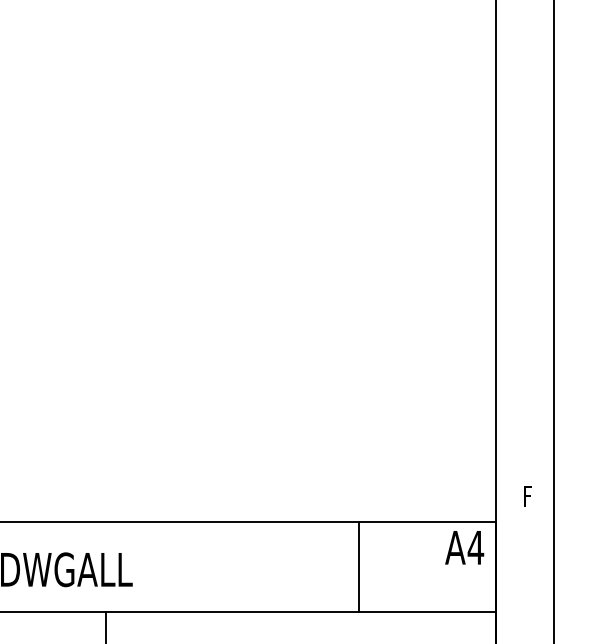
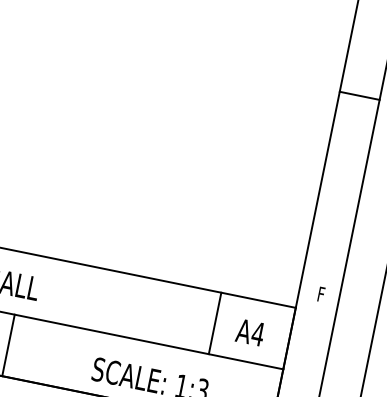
line: (524, 208) -> (359, 95), added
text: (464, 547) -> (250, 332), moved
line: (358, 566) -> (214, 323), moved

